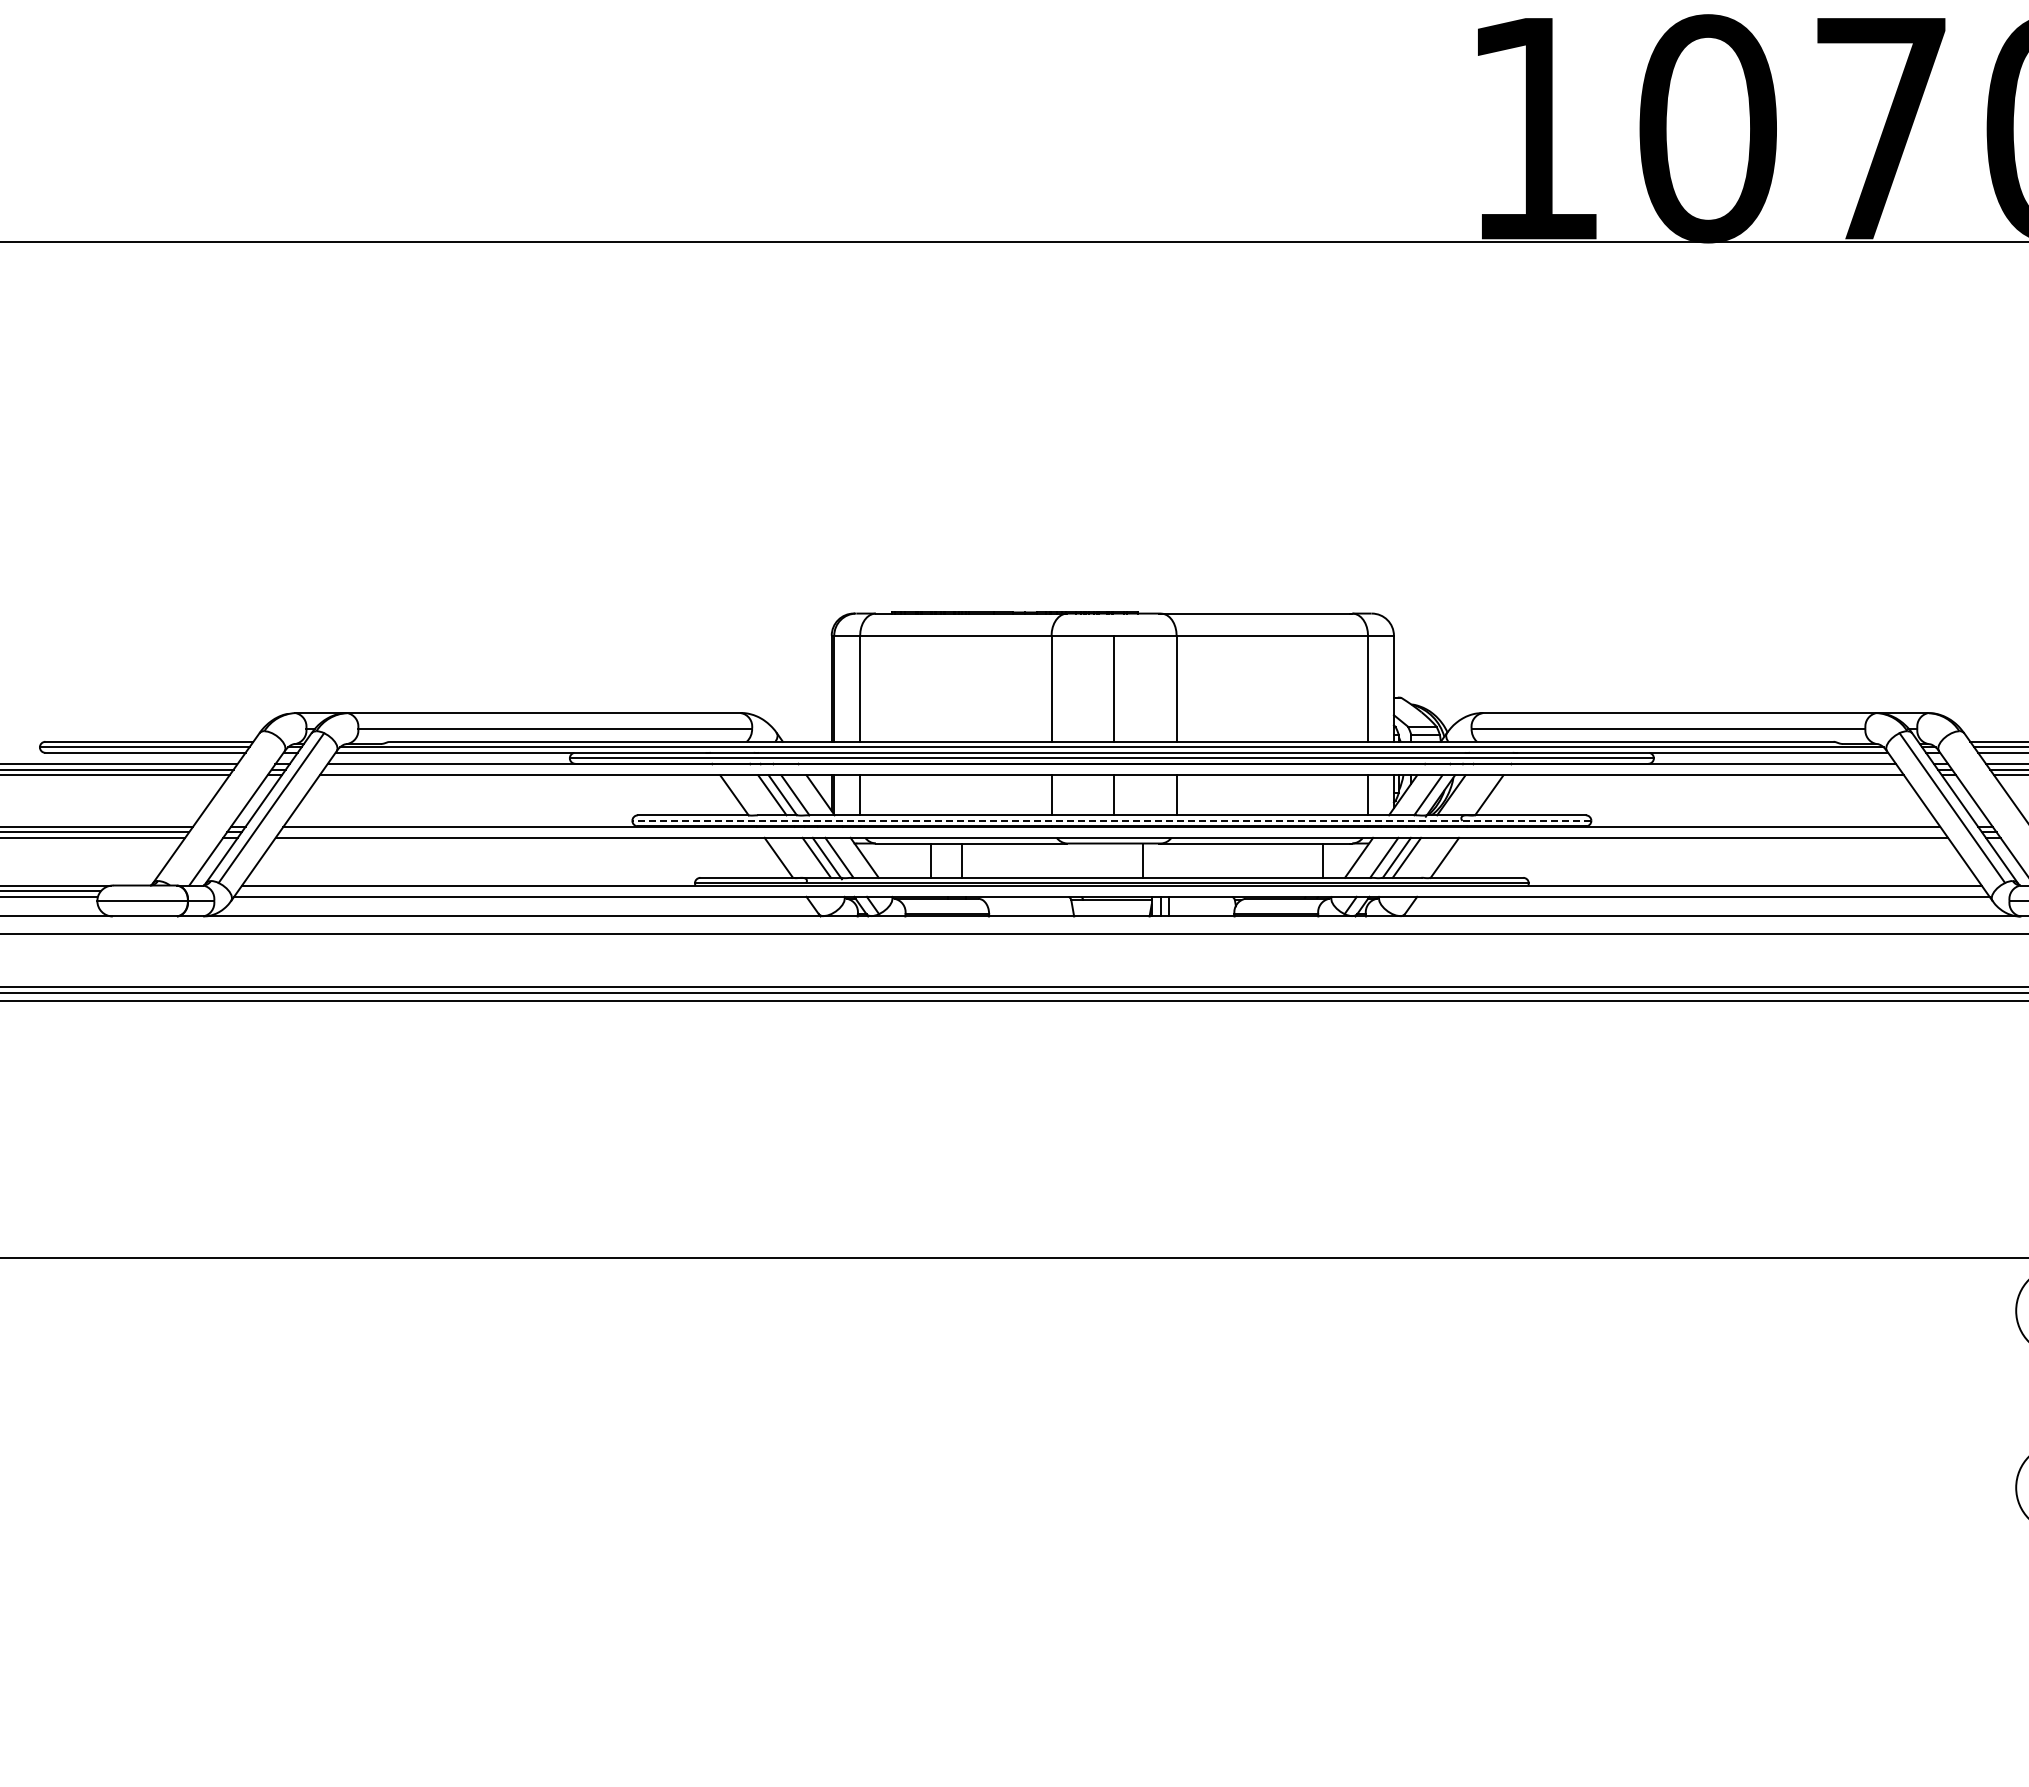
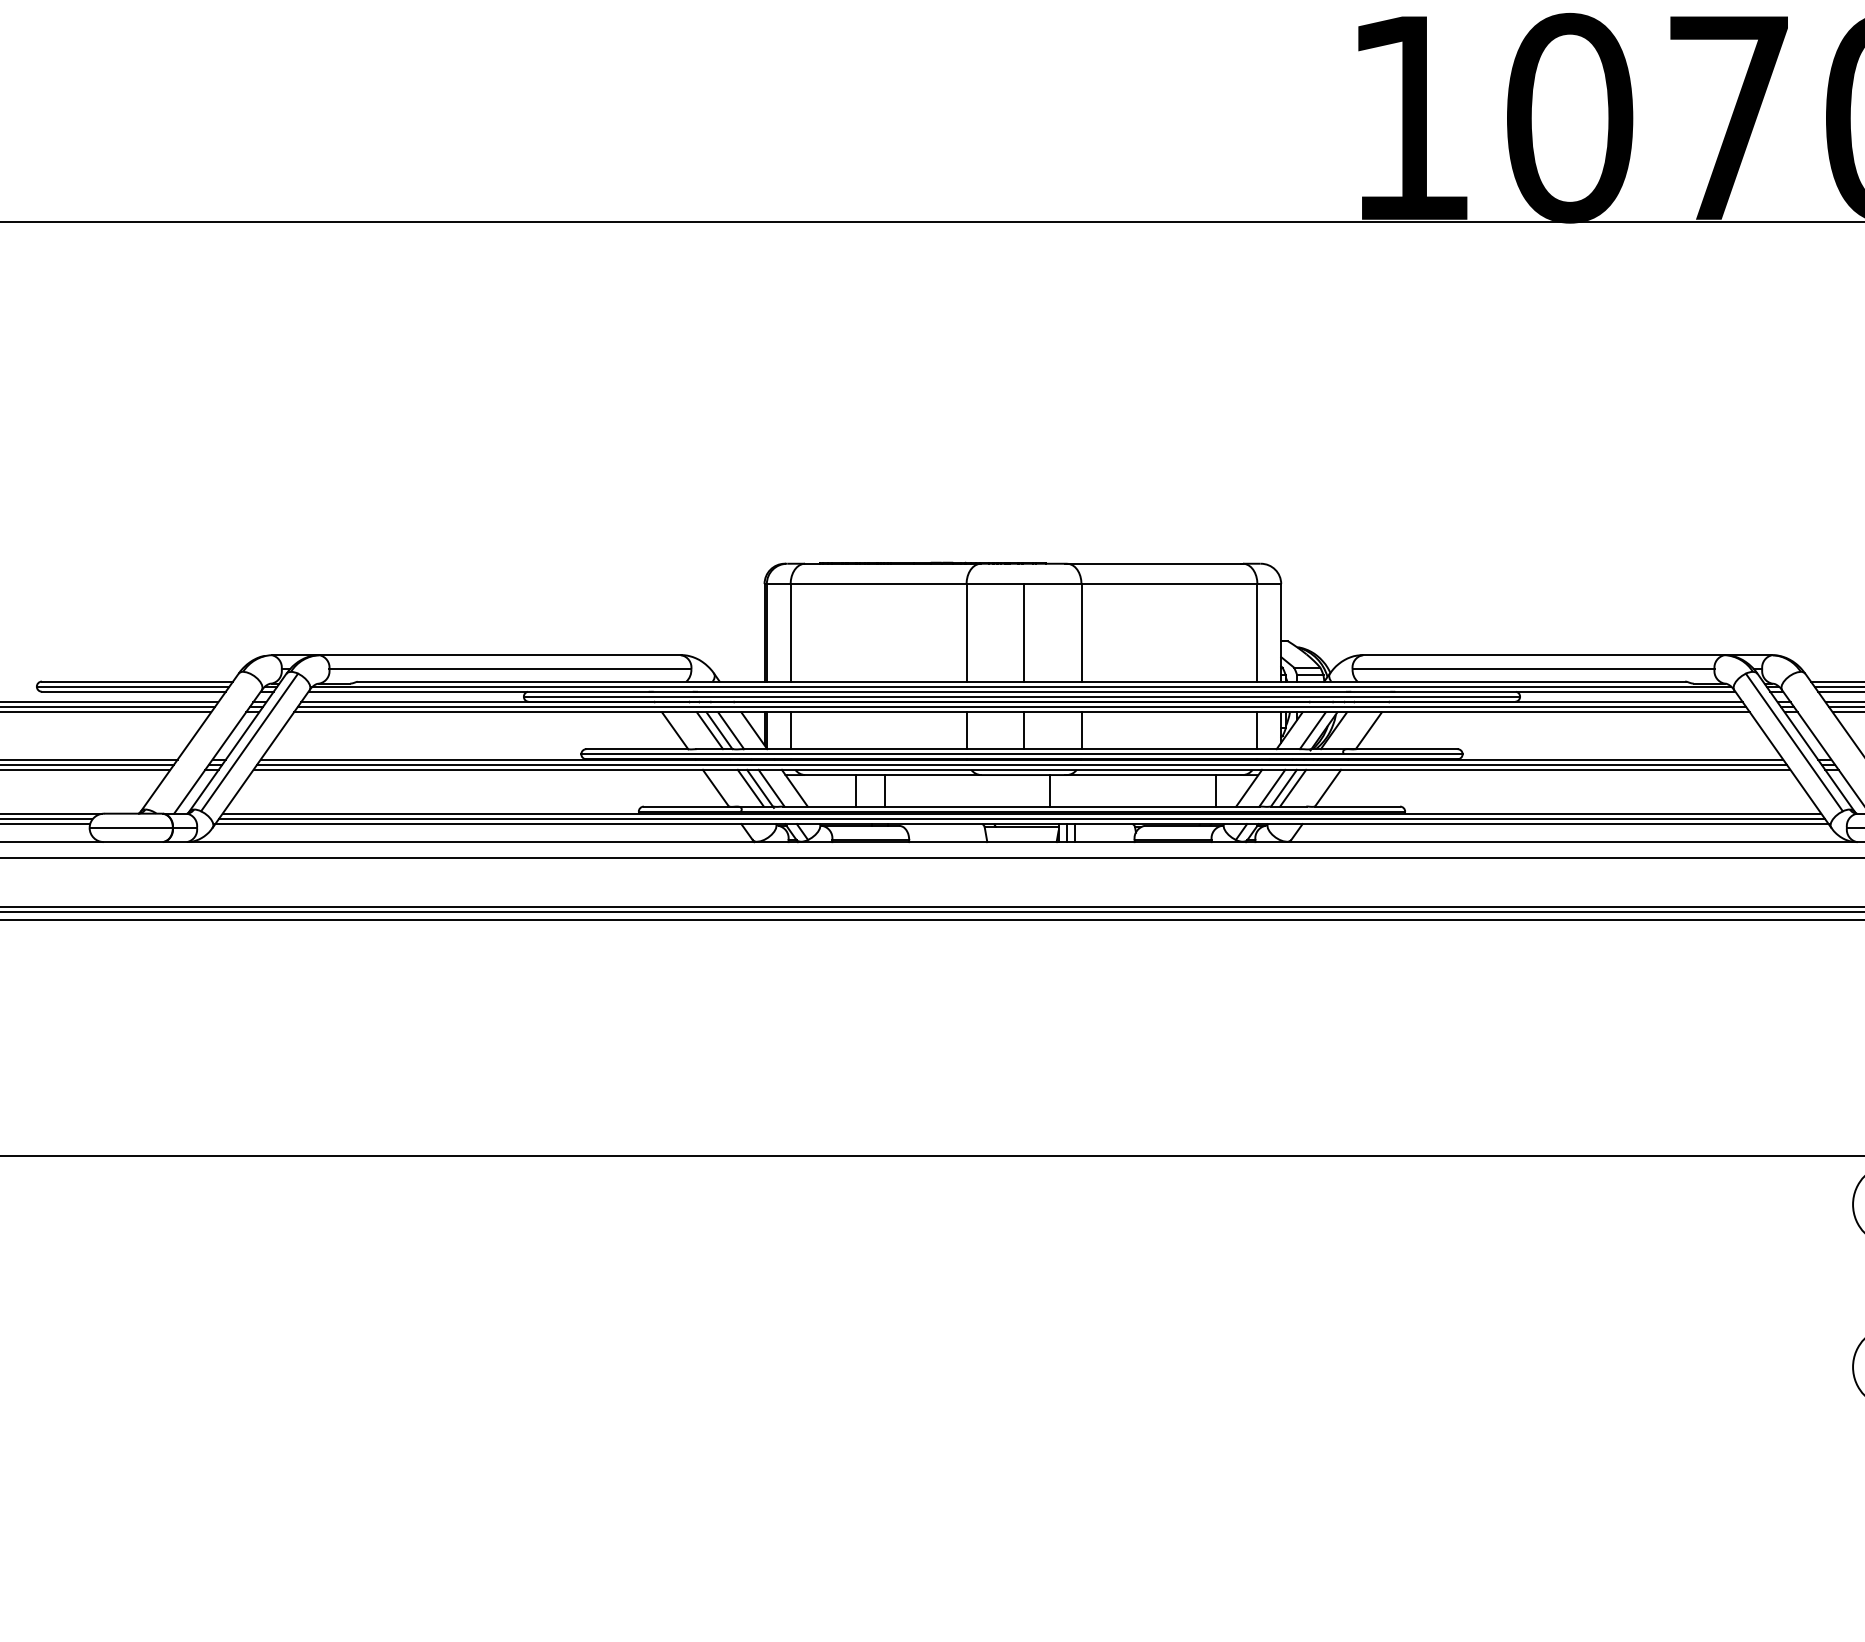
line: (1111, 769) -> (1021, 707), added
line: (1111, 820) -> (1021, 753), dashed -> solid
line: (1111, 832) -> (1021, 764), added
line: (1111, 891) -> (1021, 819), added

